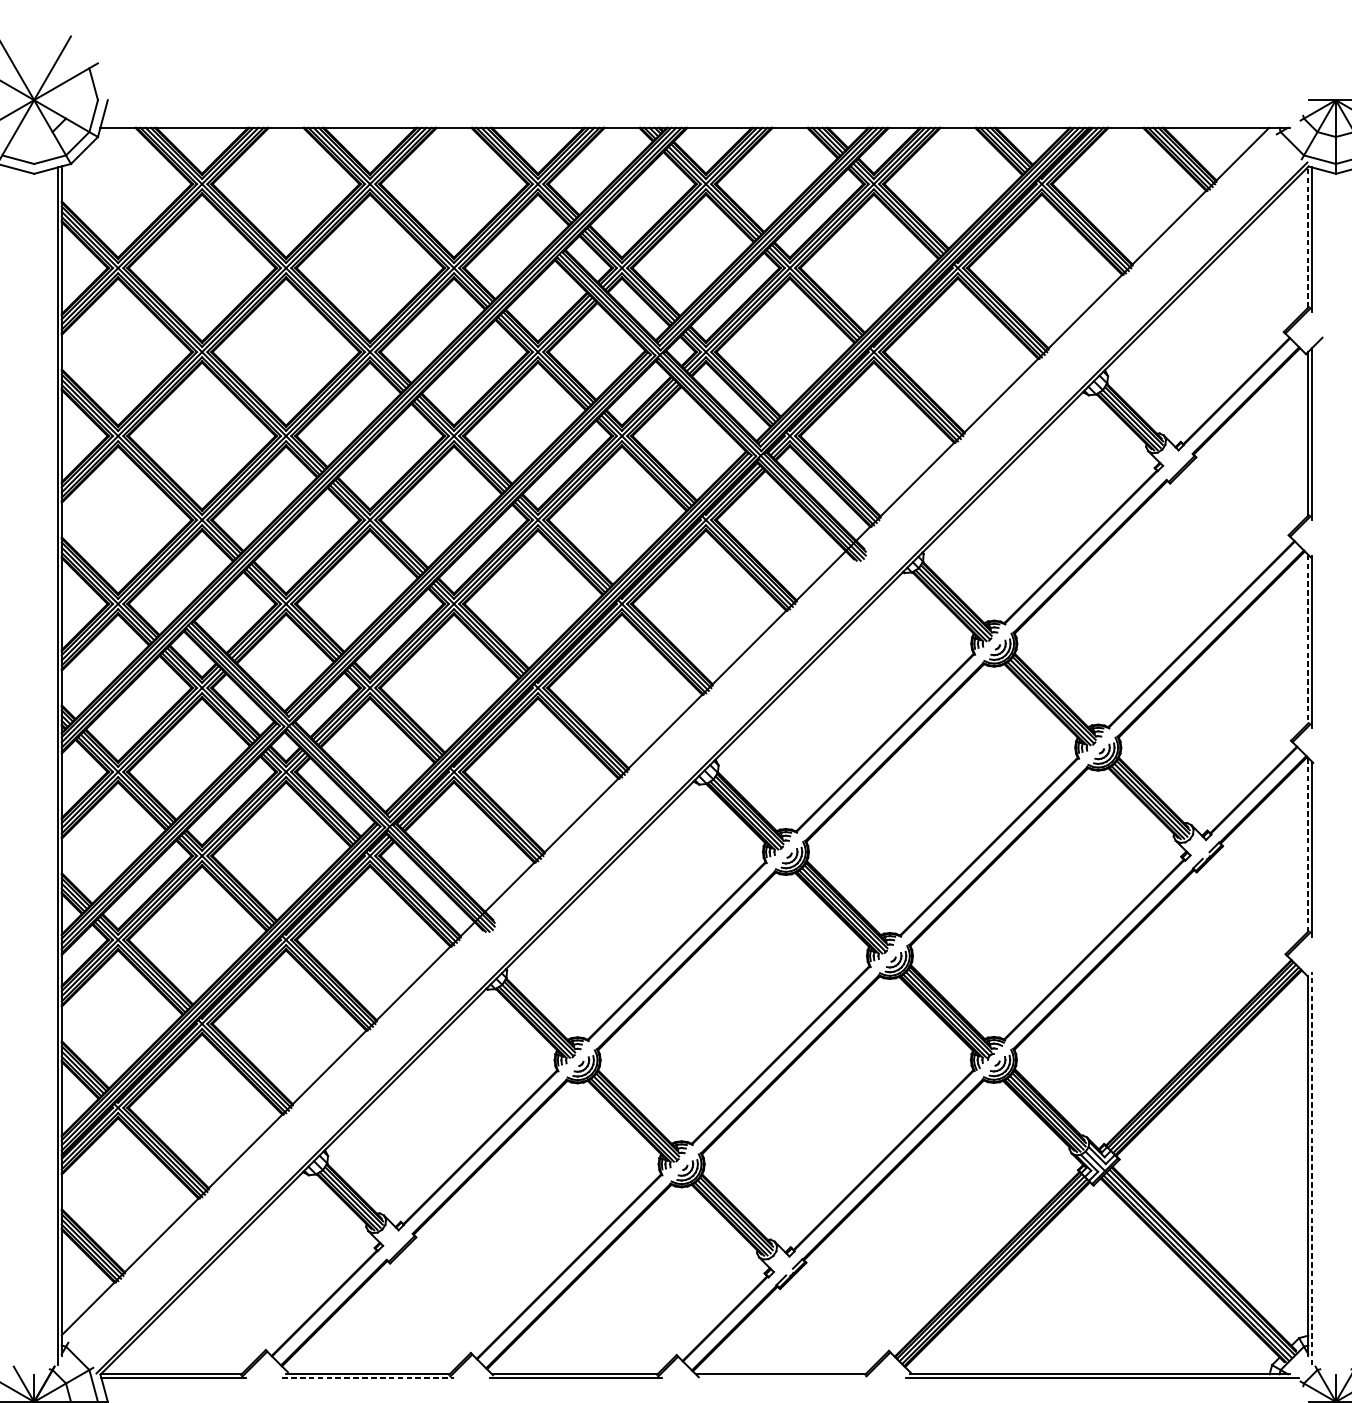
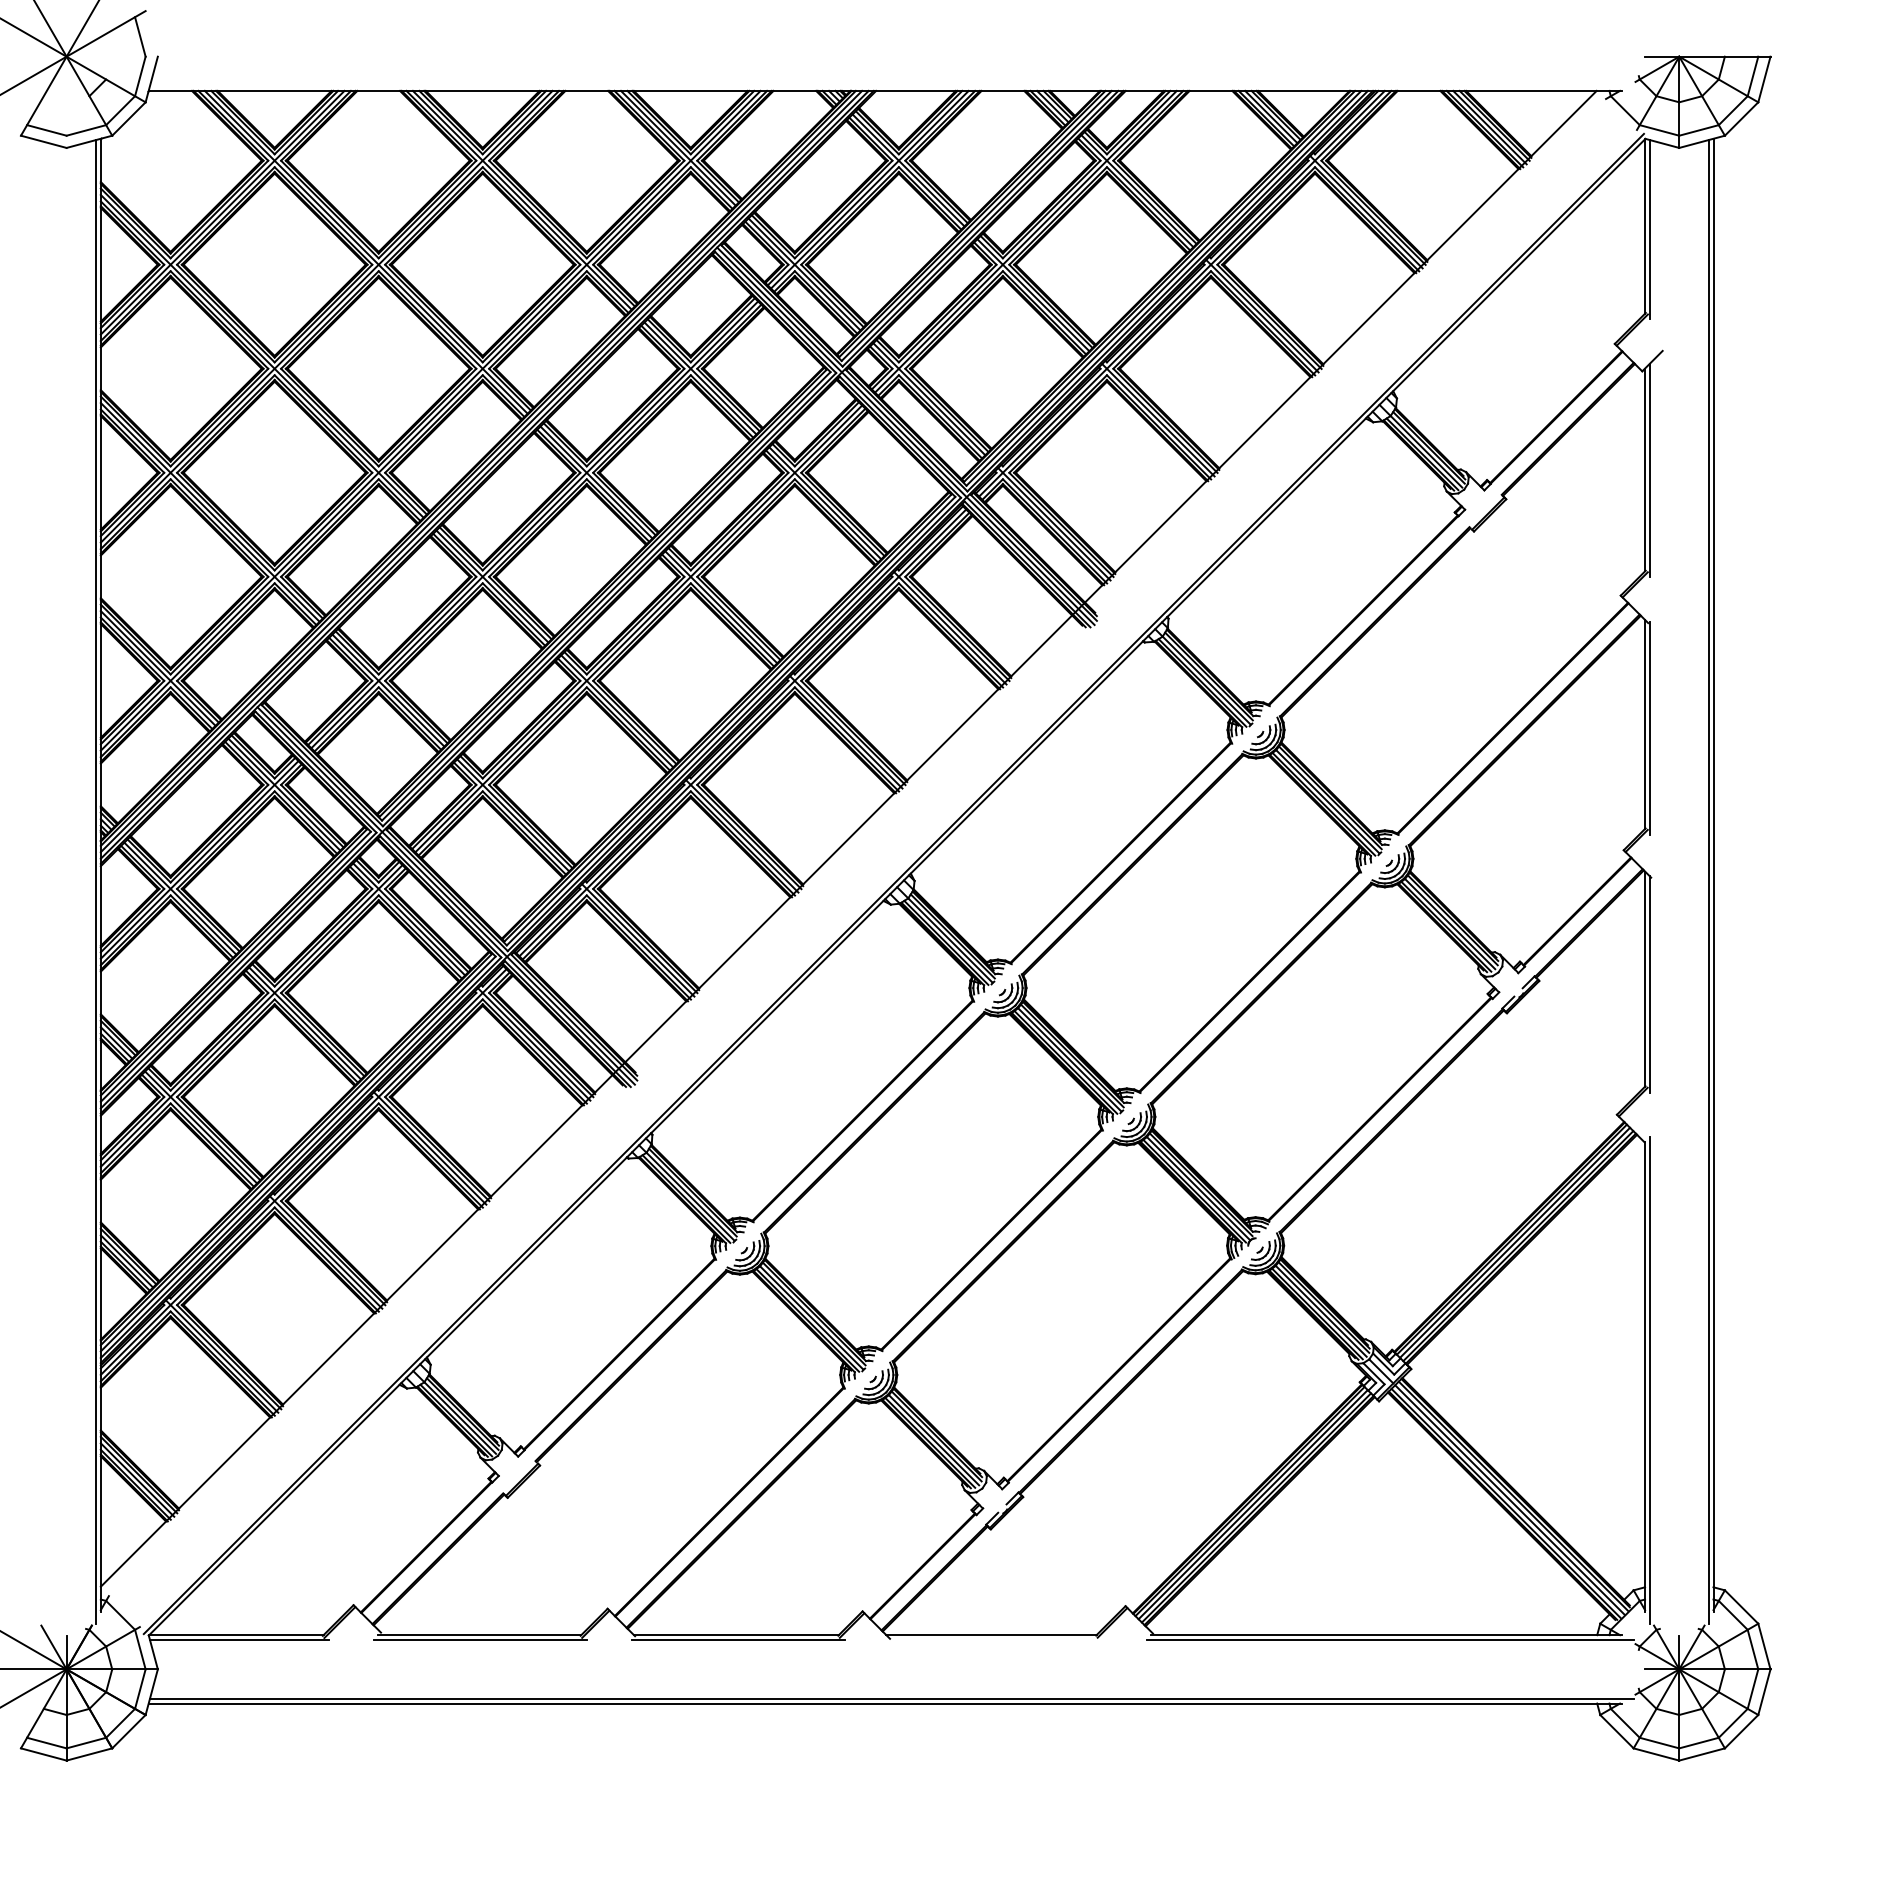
line: (1308, 237) -> (1645, 226), dashed -> solid
line: (1308, 639) -> (1645, 724), dashed -> solid
line: (1308, 845) -> (1645, 979), dashed -> solid
line: (1311, 1167) -> (1649, 1379), dashed -> solid
line: (368, 1377) -> (480, 1639), dashed -> solid

